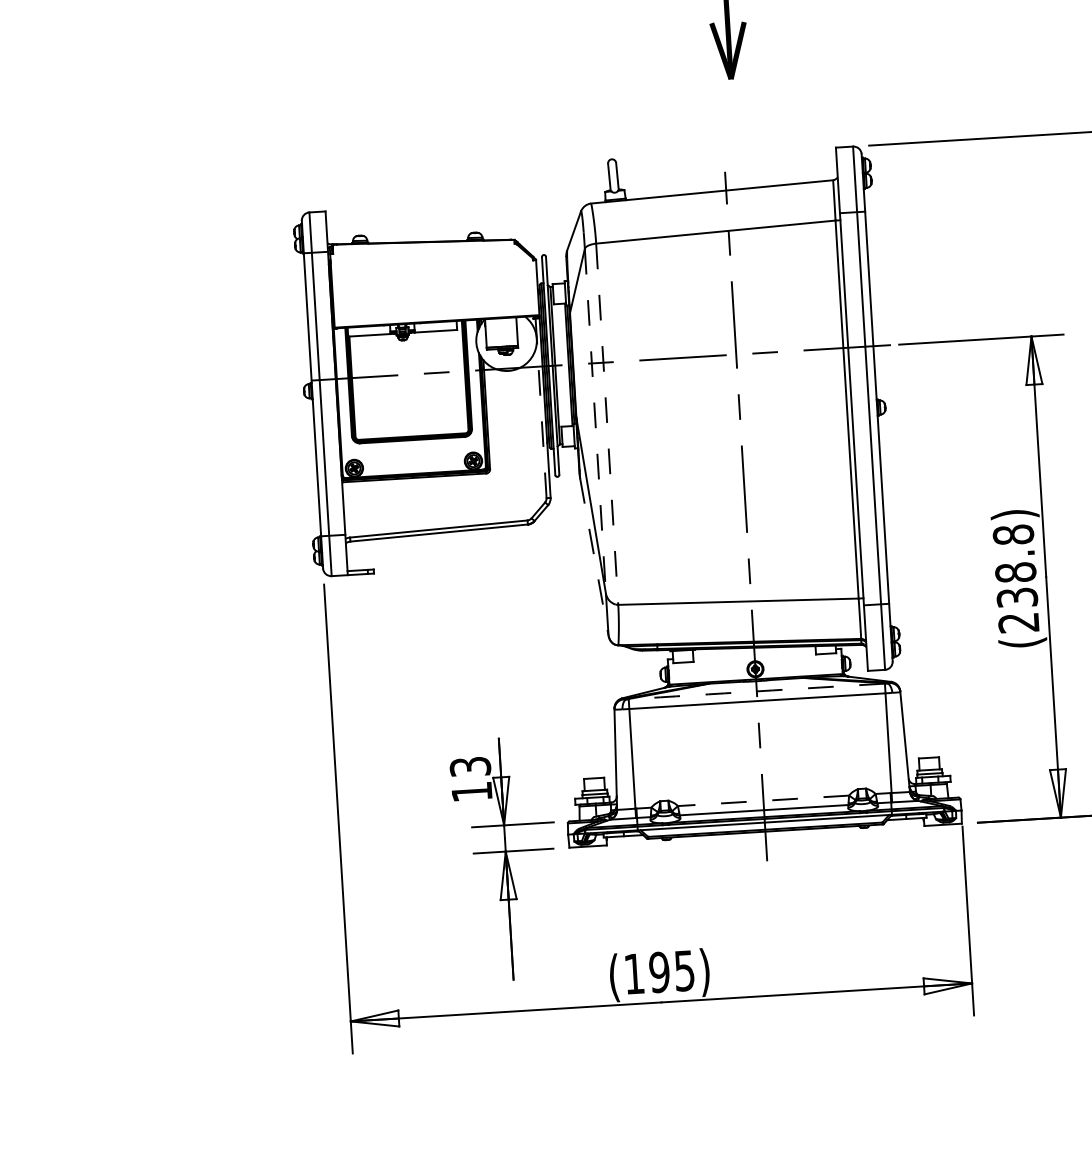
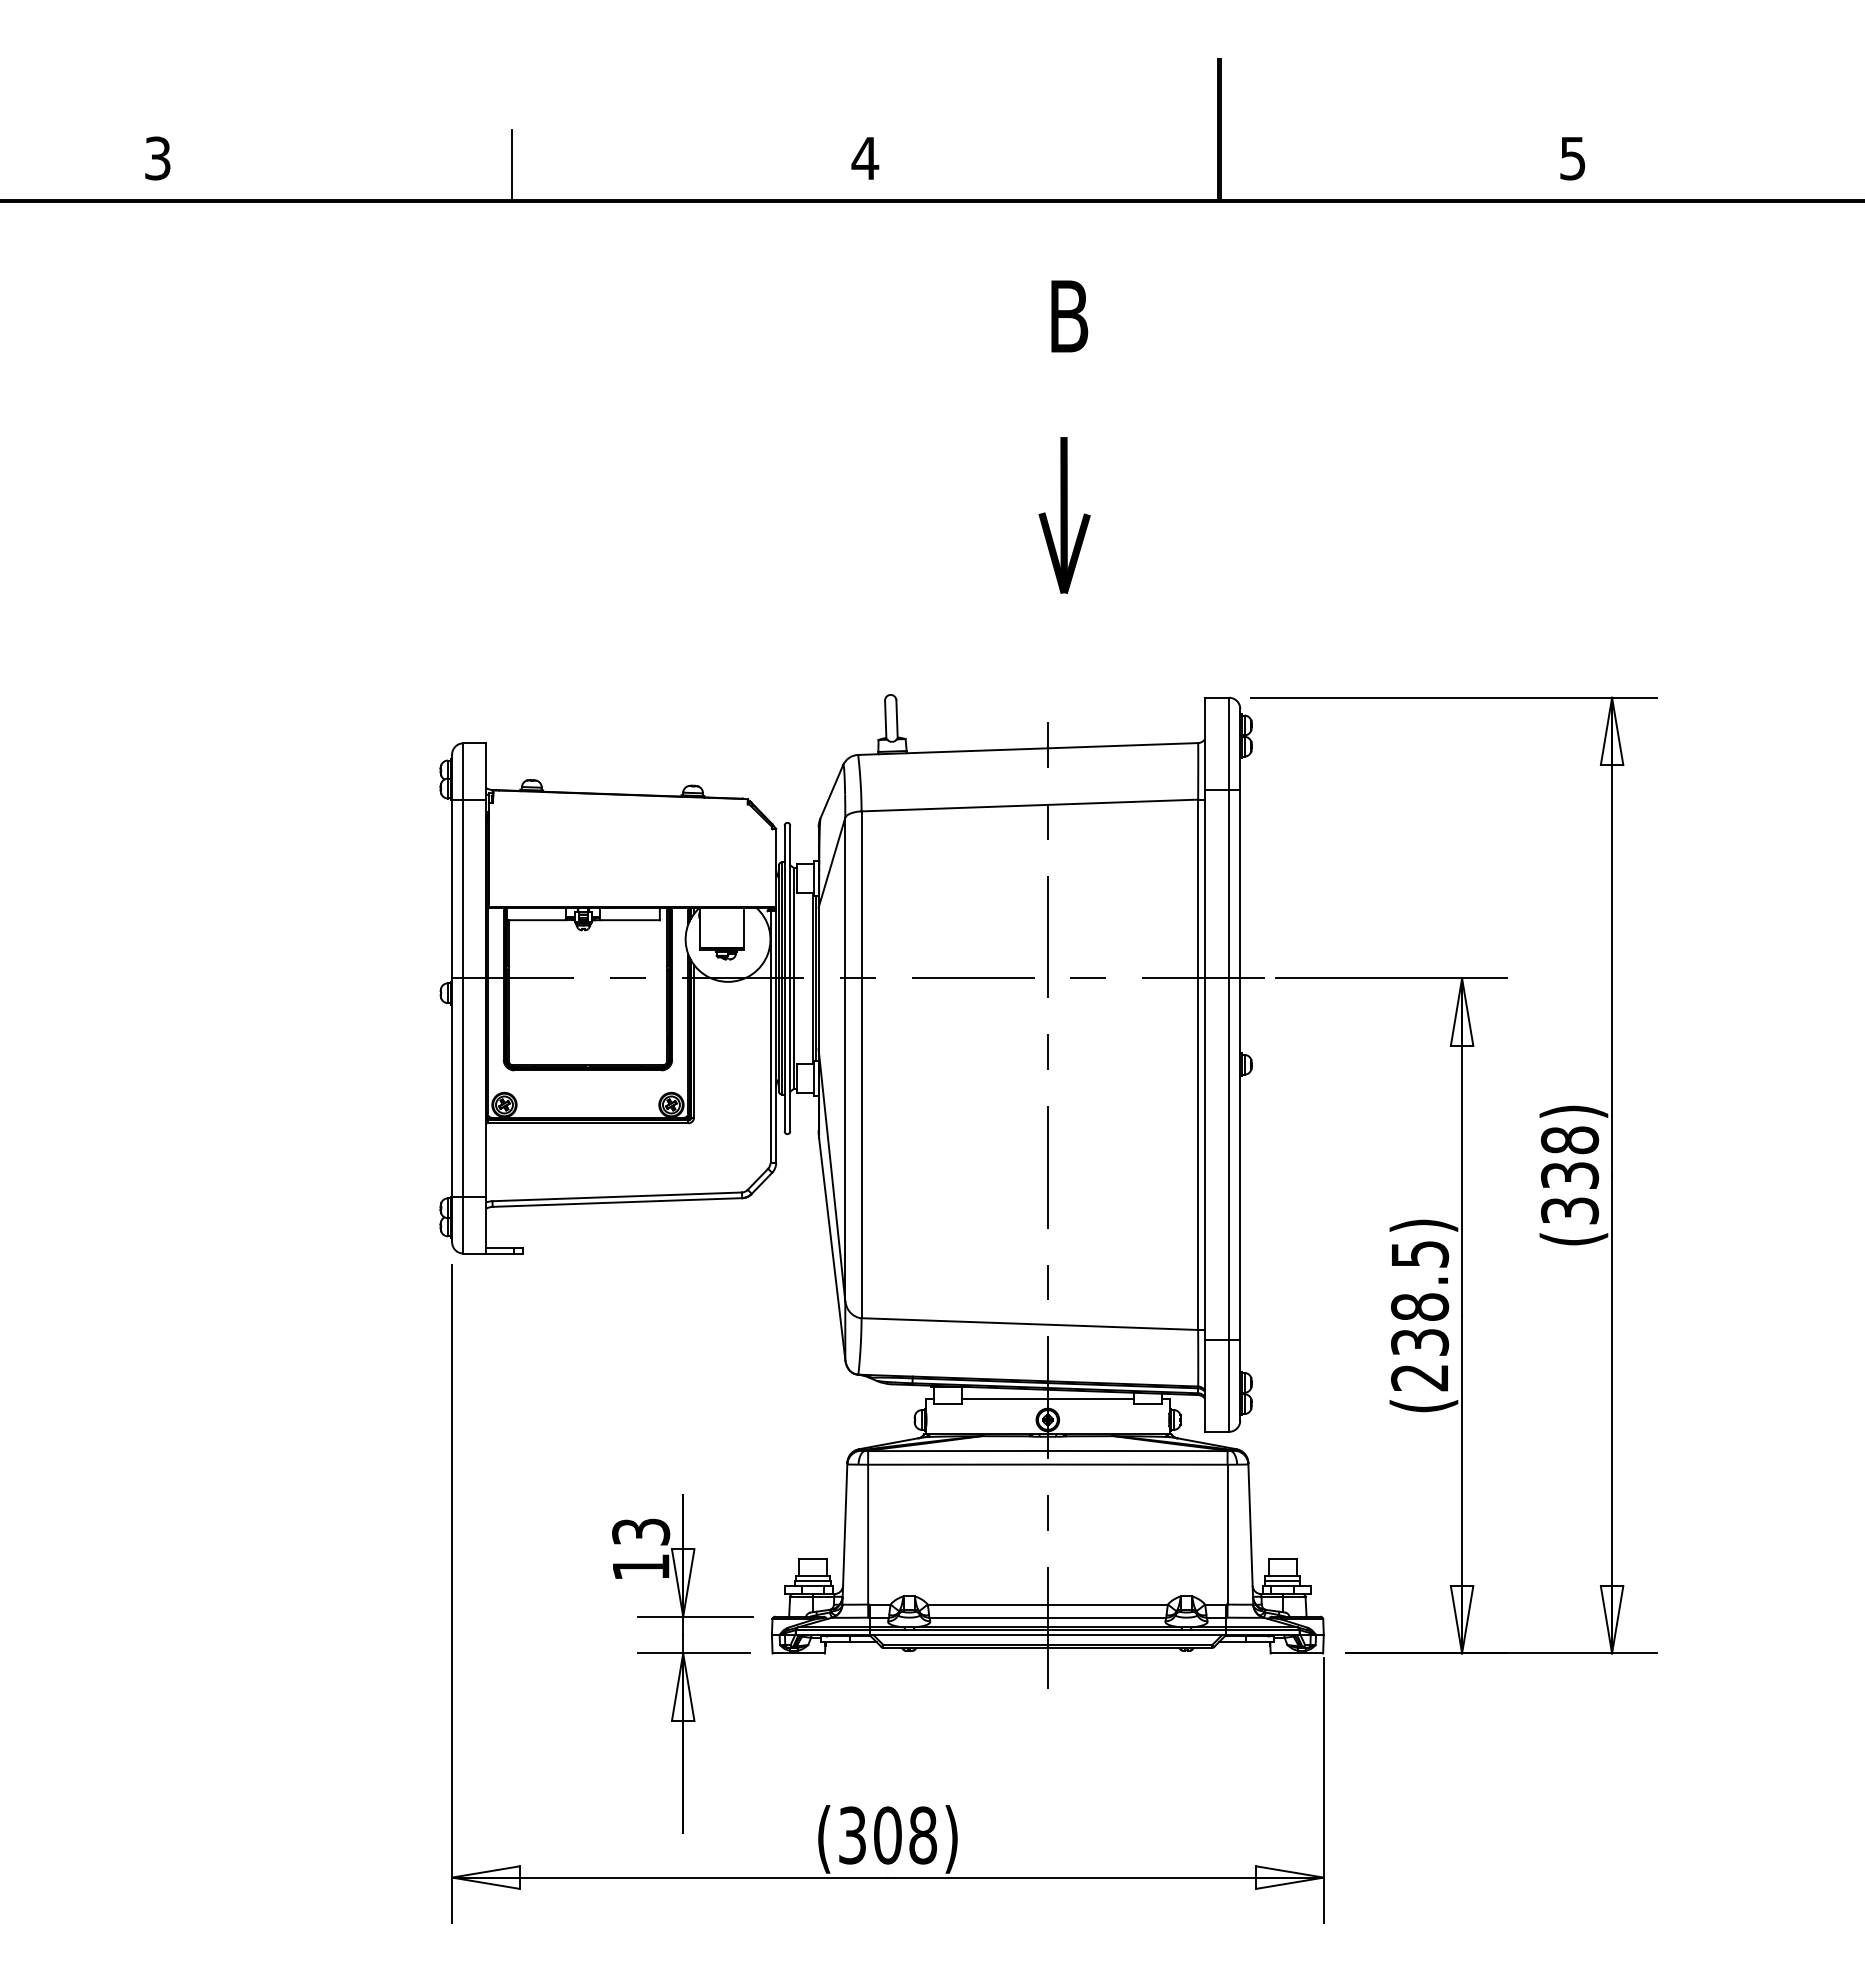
line: (541, 408) -> (770, 1036), dashed -> solid
line: (595, 421) -> (845, 1059), dashed -> solid
line: (607, 424) -> (861, 1065), dashed -> solid
text: (1013, 535) -> (1420, 1254), (238.8) -> (238.5)
line: (594, 557) -> (832, 1249), dashed -> solid
line: (754, 653) -> (1047, 1398), added
arc: (756, 691) -> (1047, 1451), dashed -> solid
line: (763, 800) -> (1047, 1604), dashed -> solid
text: (660, 972) -> (888, 1835), (195) -> (308)

